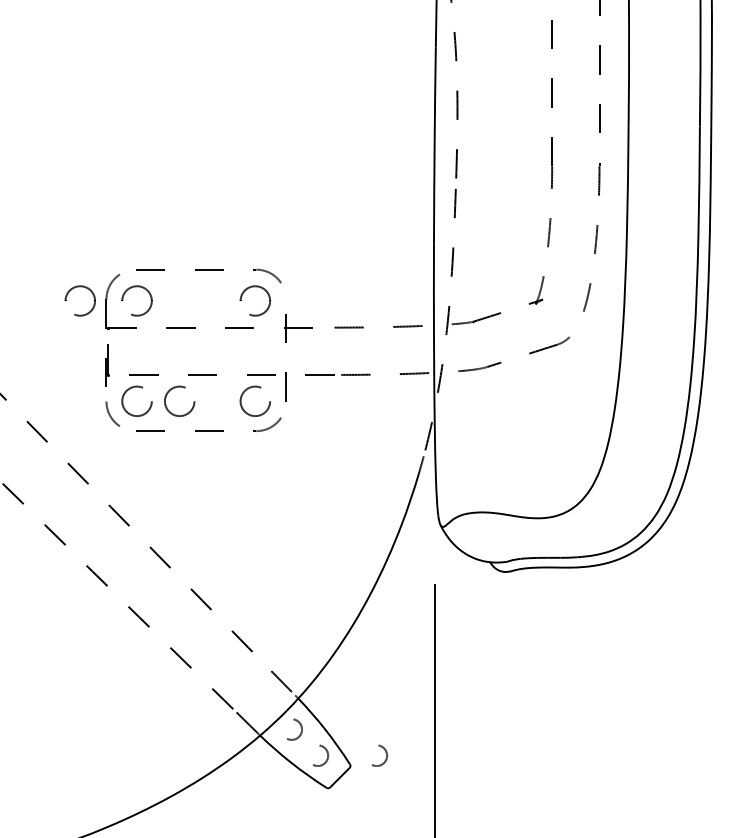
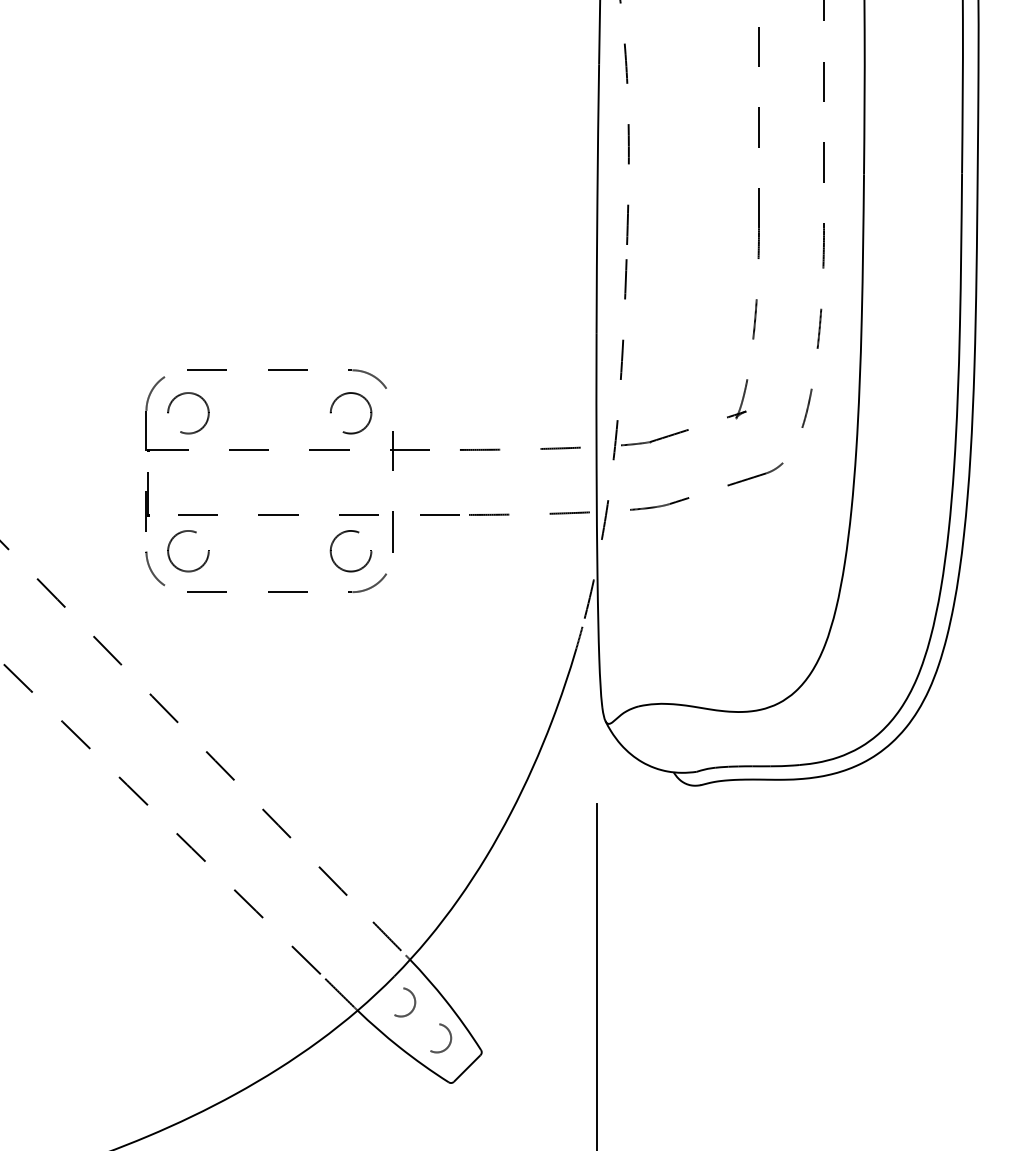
part: (86, 313) -> (118, 430), removed
part: (167, 408) -> (230, 560), removed
part: (385, 758) -> (530, 1041), removed

